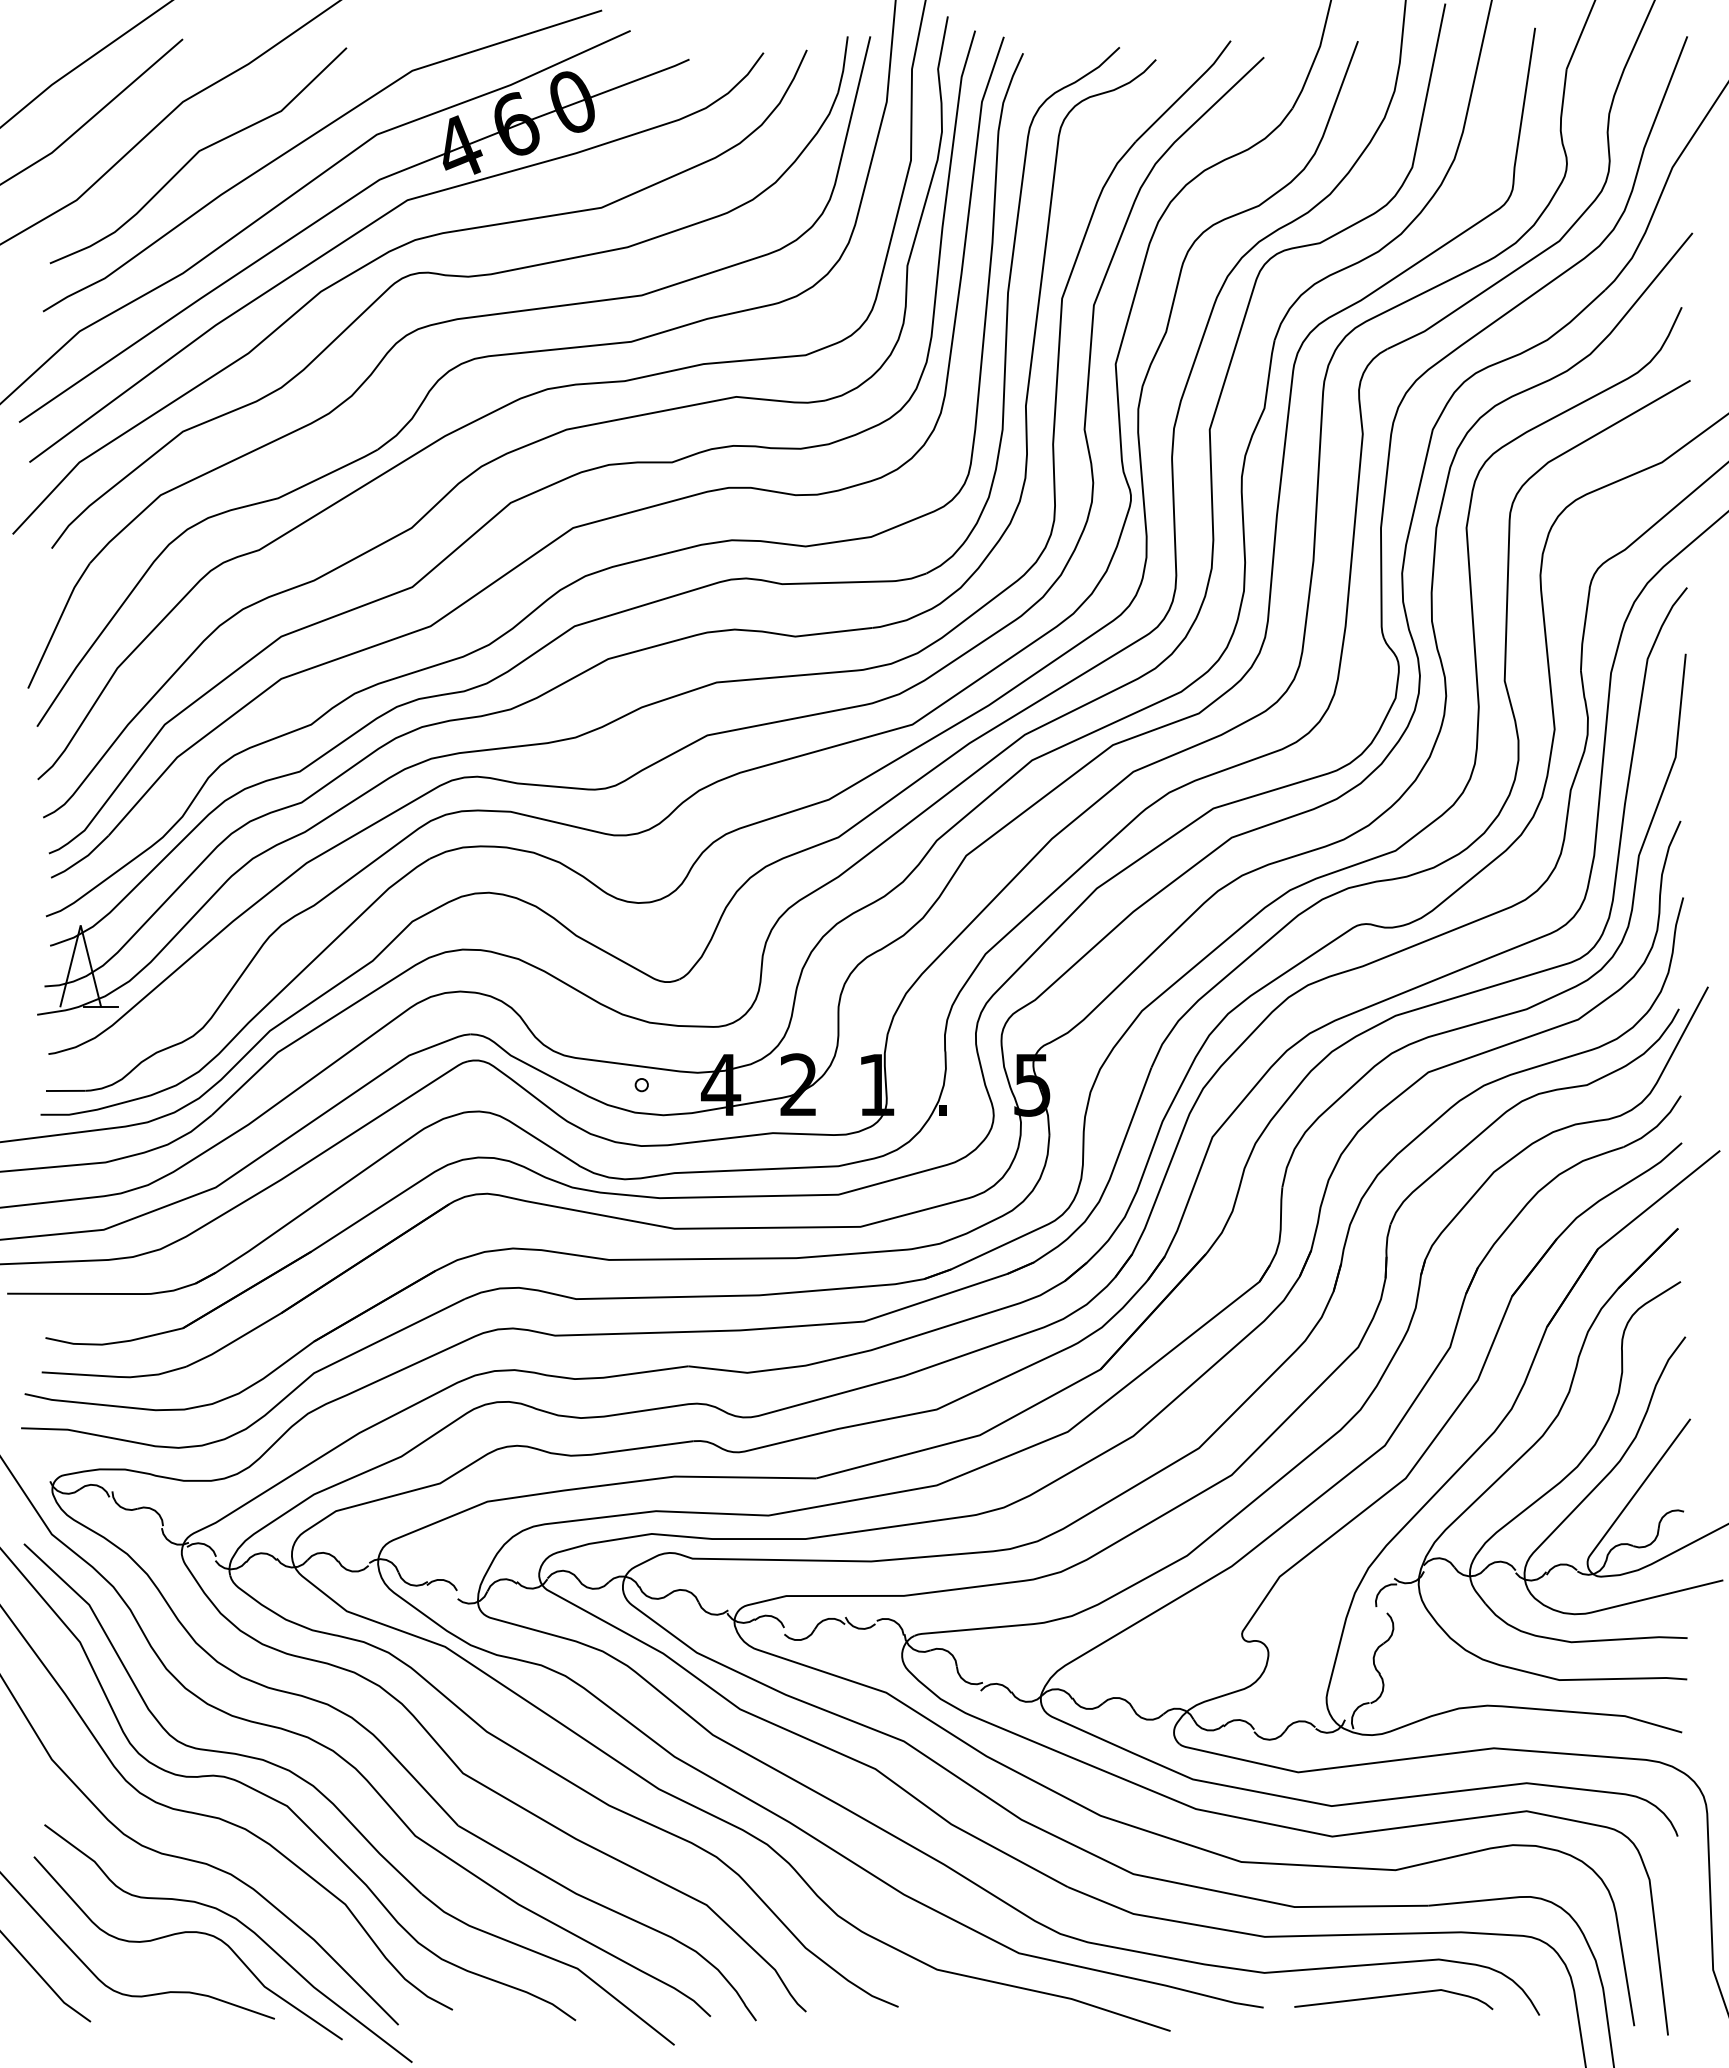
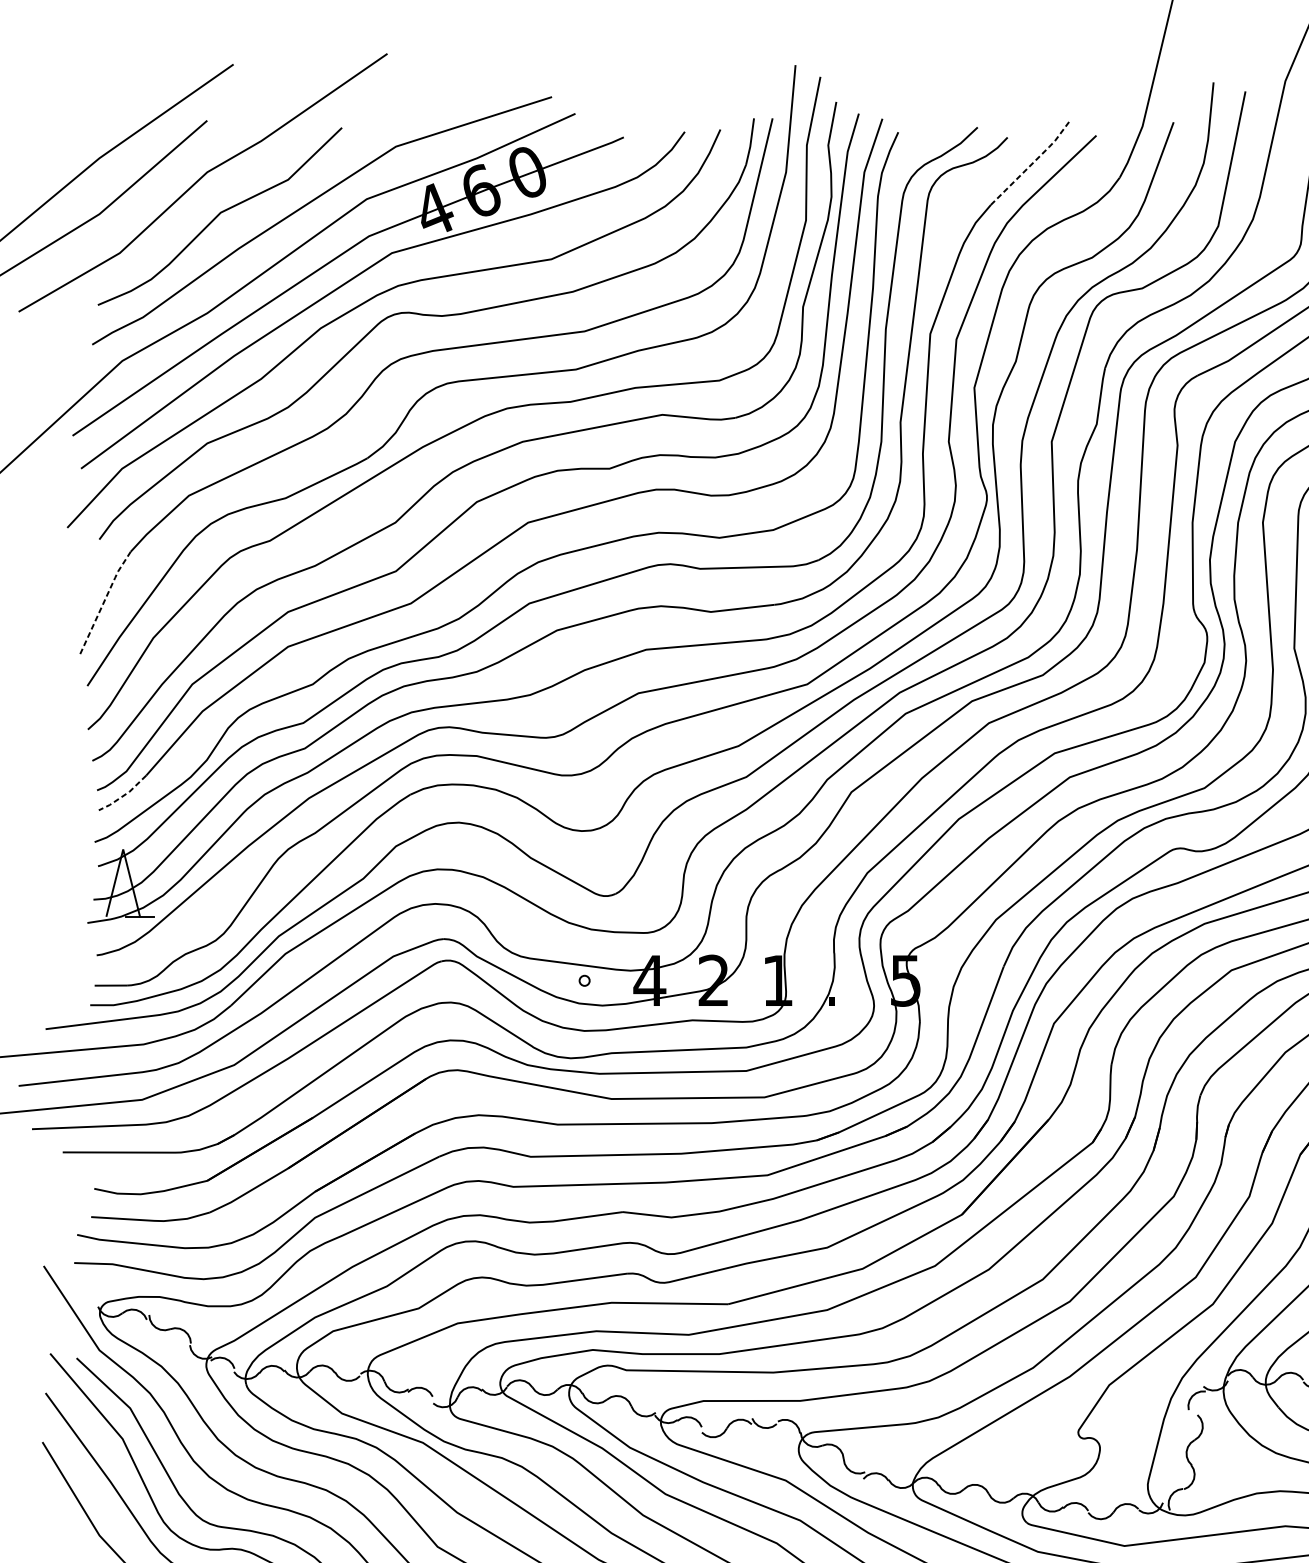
line: (1186, 91) -> (1032, 163), solid -> dashed
line: (57, 624) -> (104, 602), solid -> dashed
line: (81, 859) -> (123, 795), solid -> dashed

